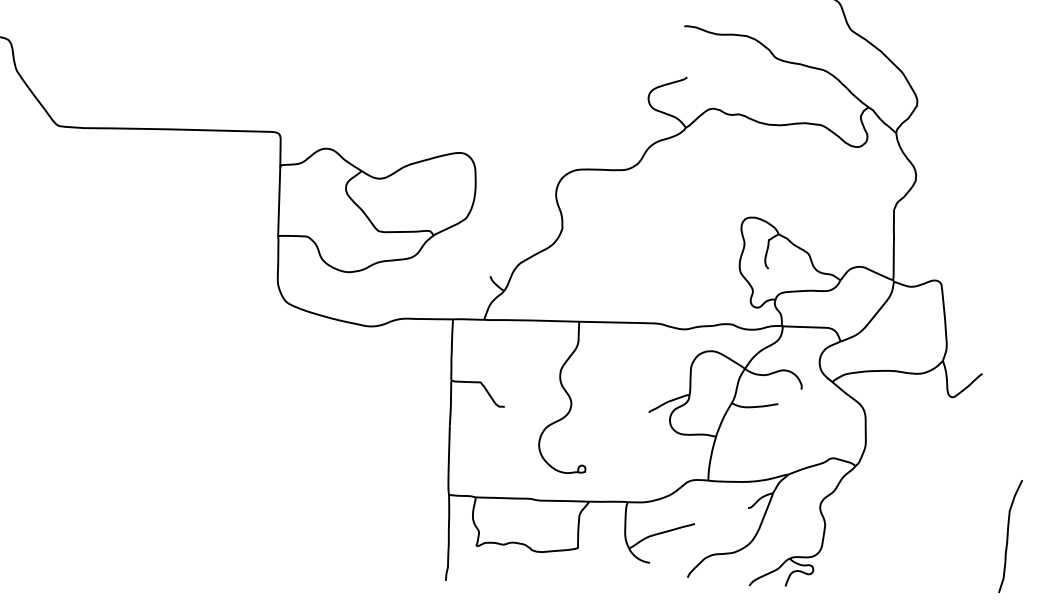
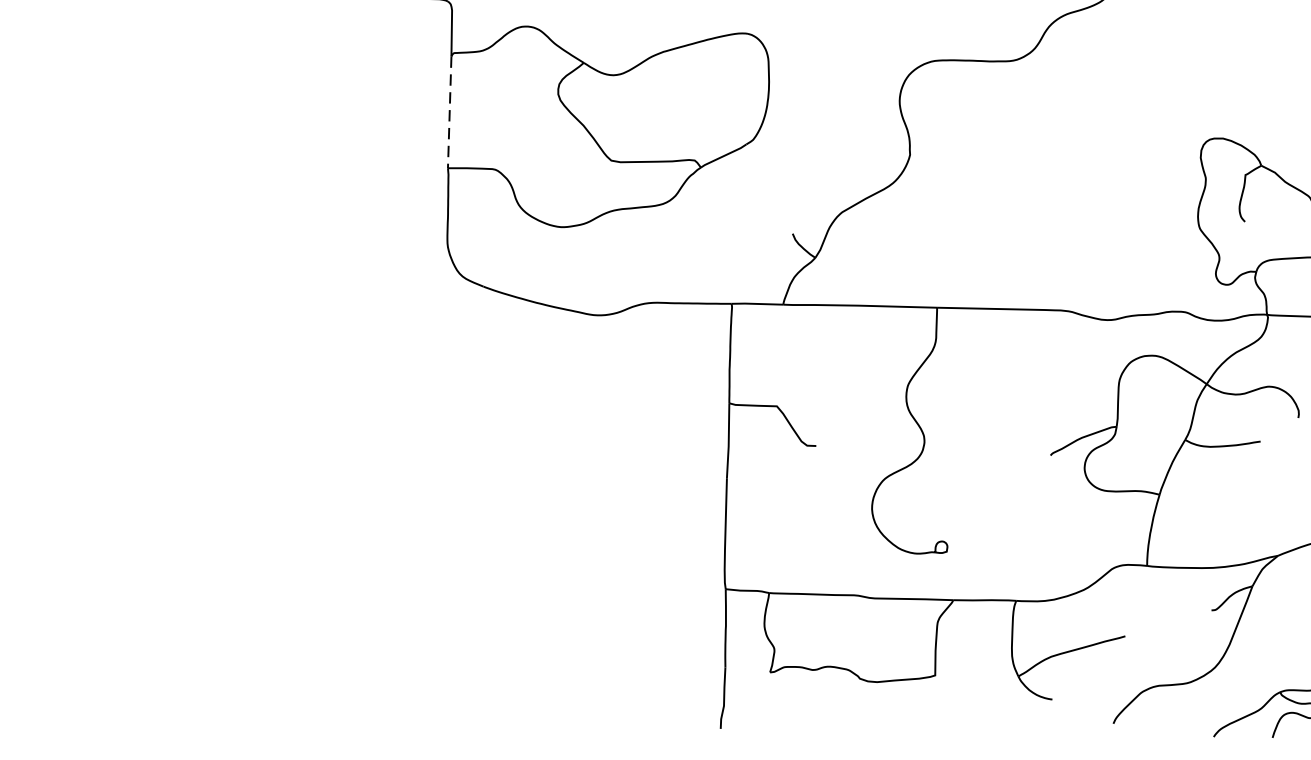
line: (279, 202) -> (450, 113), solid -> dashed

